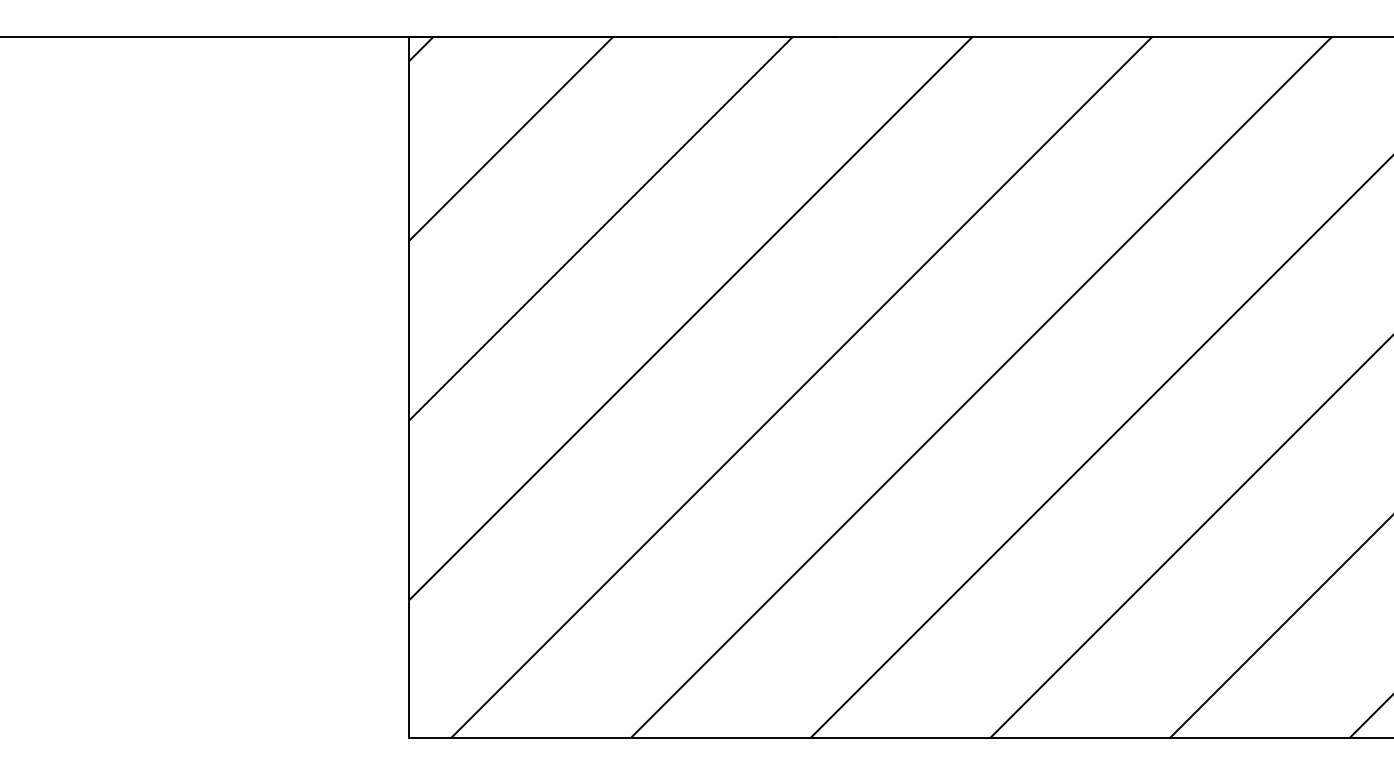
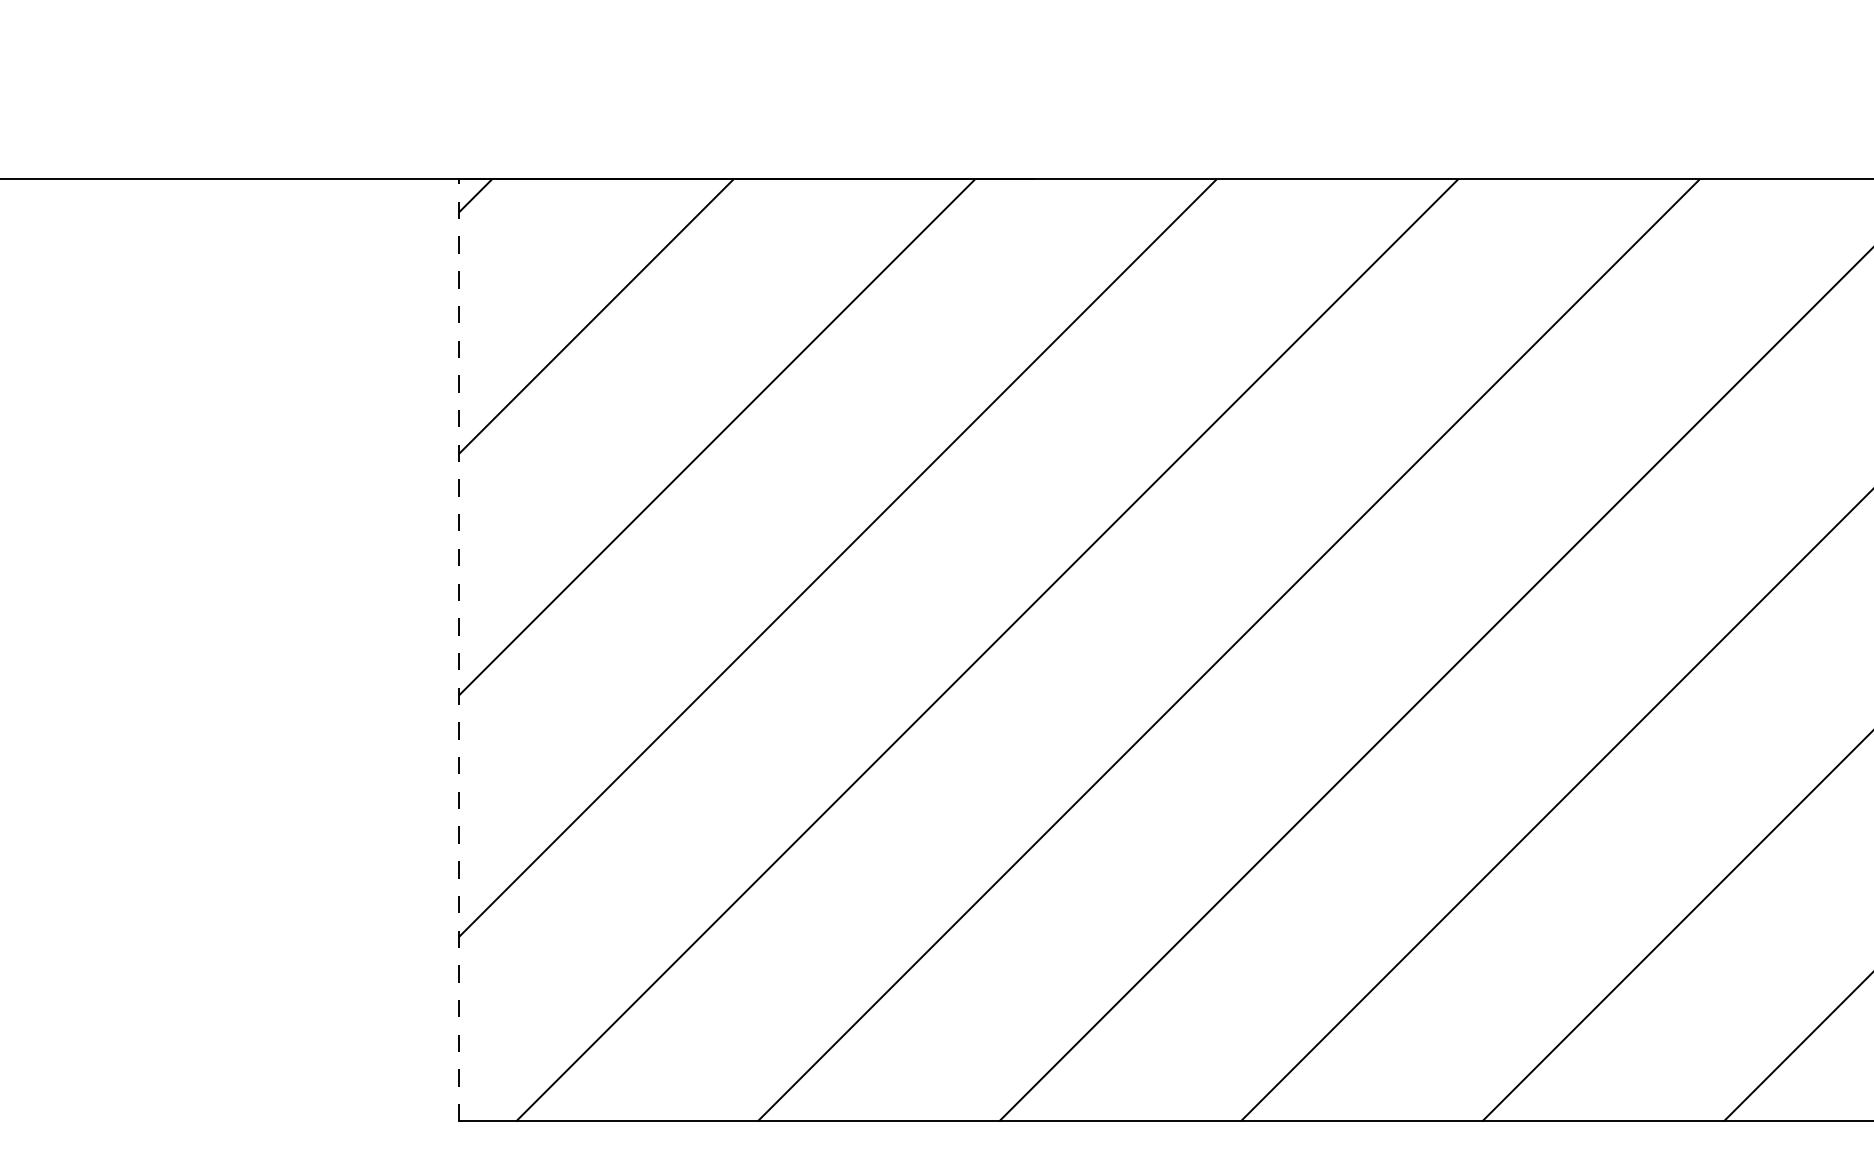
line: (408, 386) -> (458, 649), solid -> dashed

